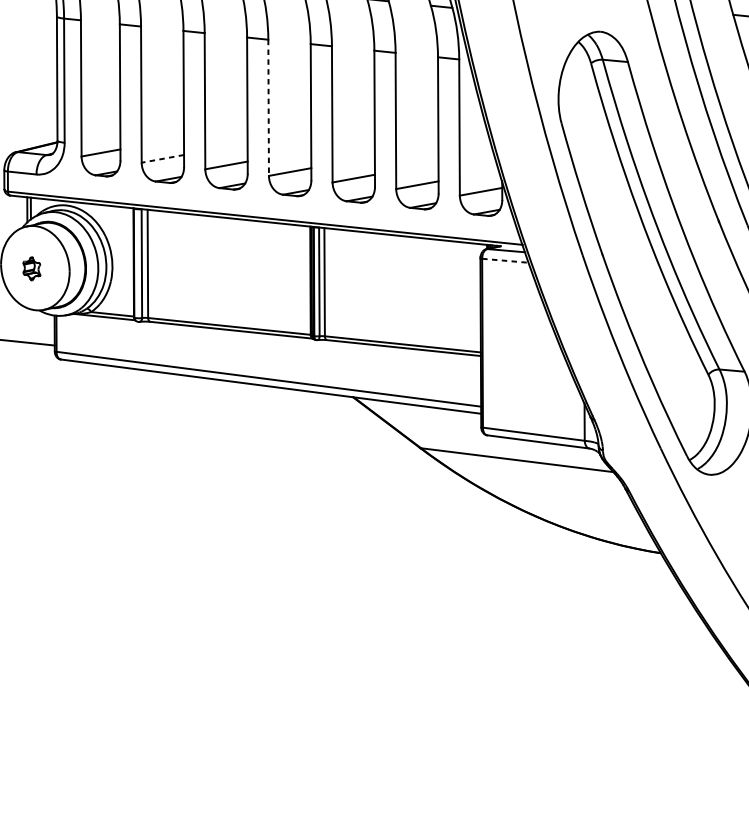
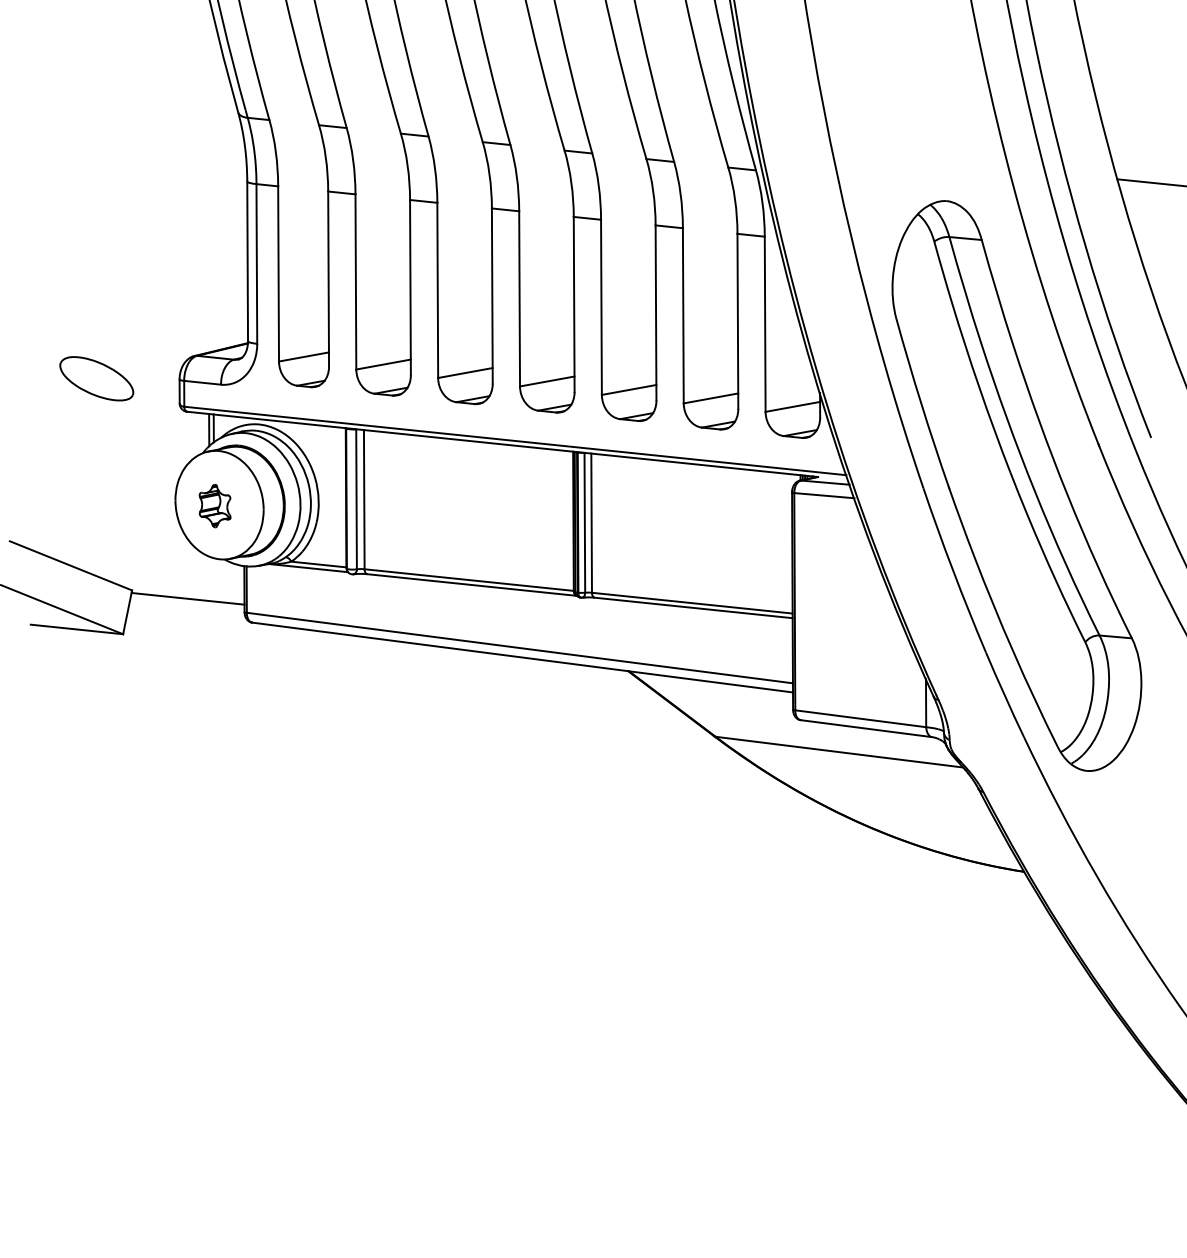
line: (268, 107) -> (519, 298), dashed -> solid
line: (162, 158) -> (383, 364), dashed -> solid
line: (505, 260) -> (824, 495), dashed -> solid
part: (31, 268) -> (214, 505), size x1.43

